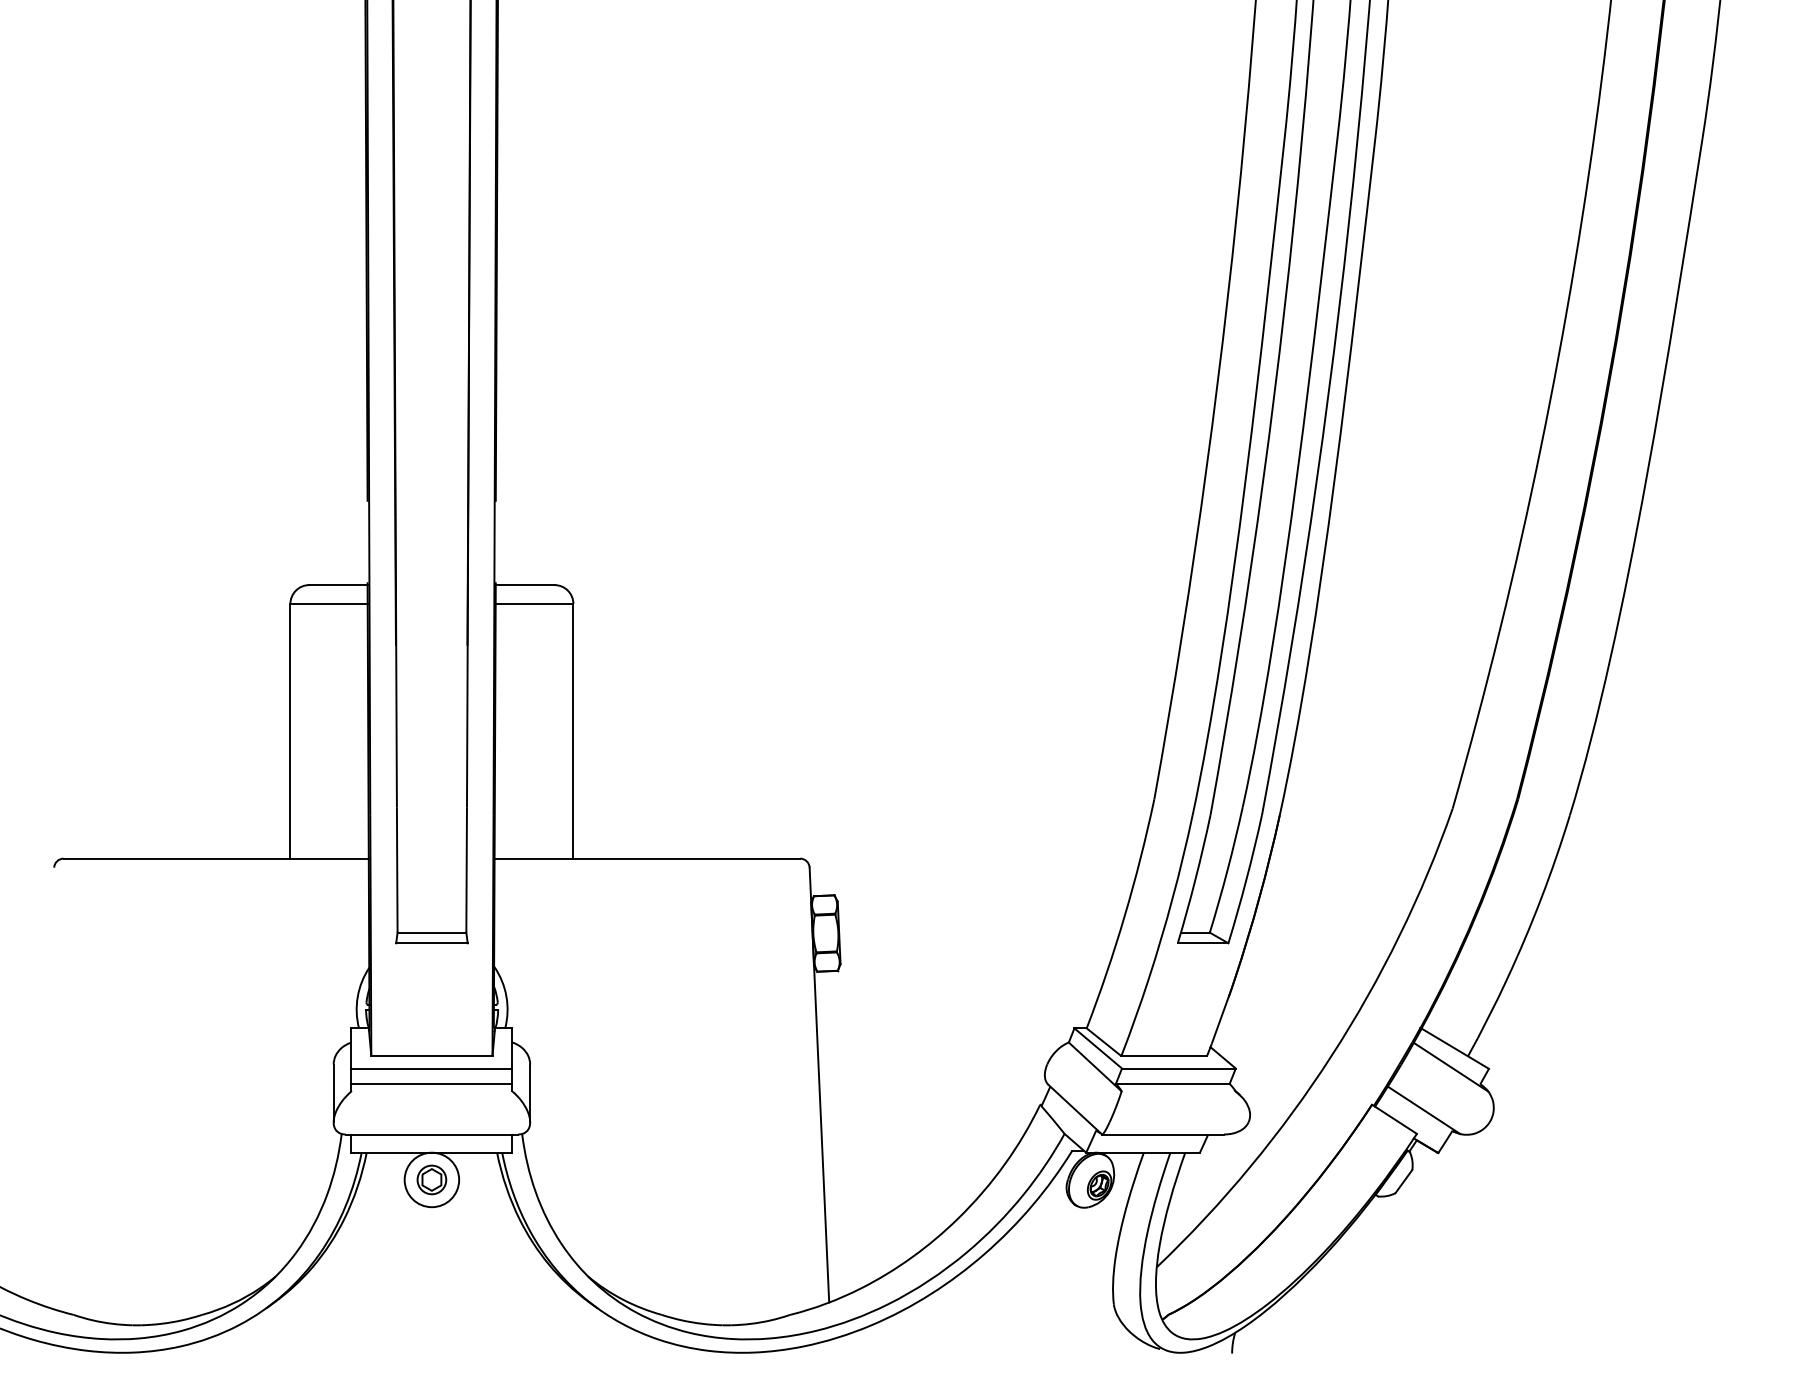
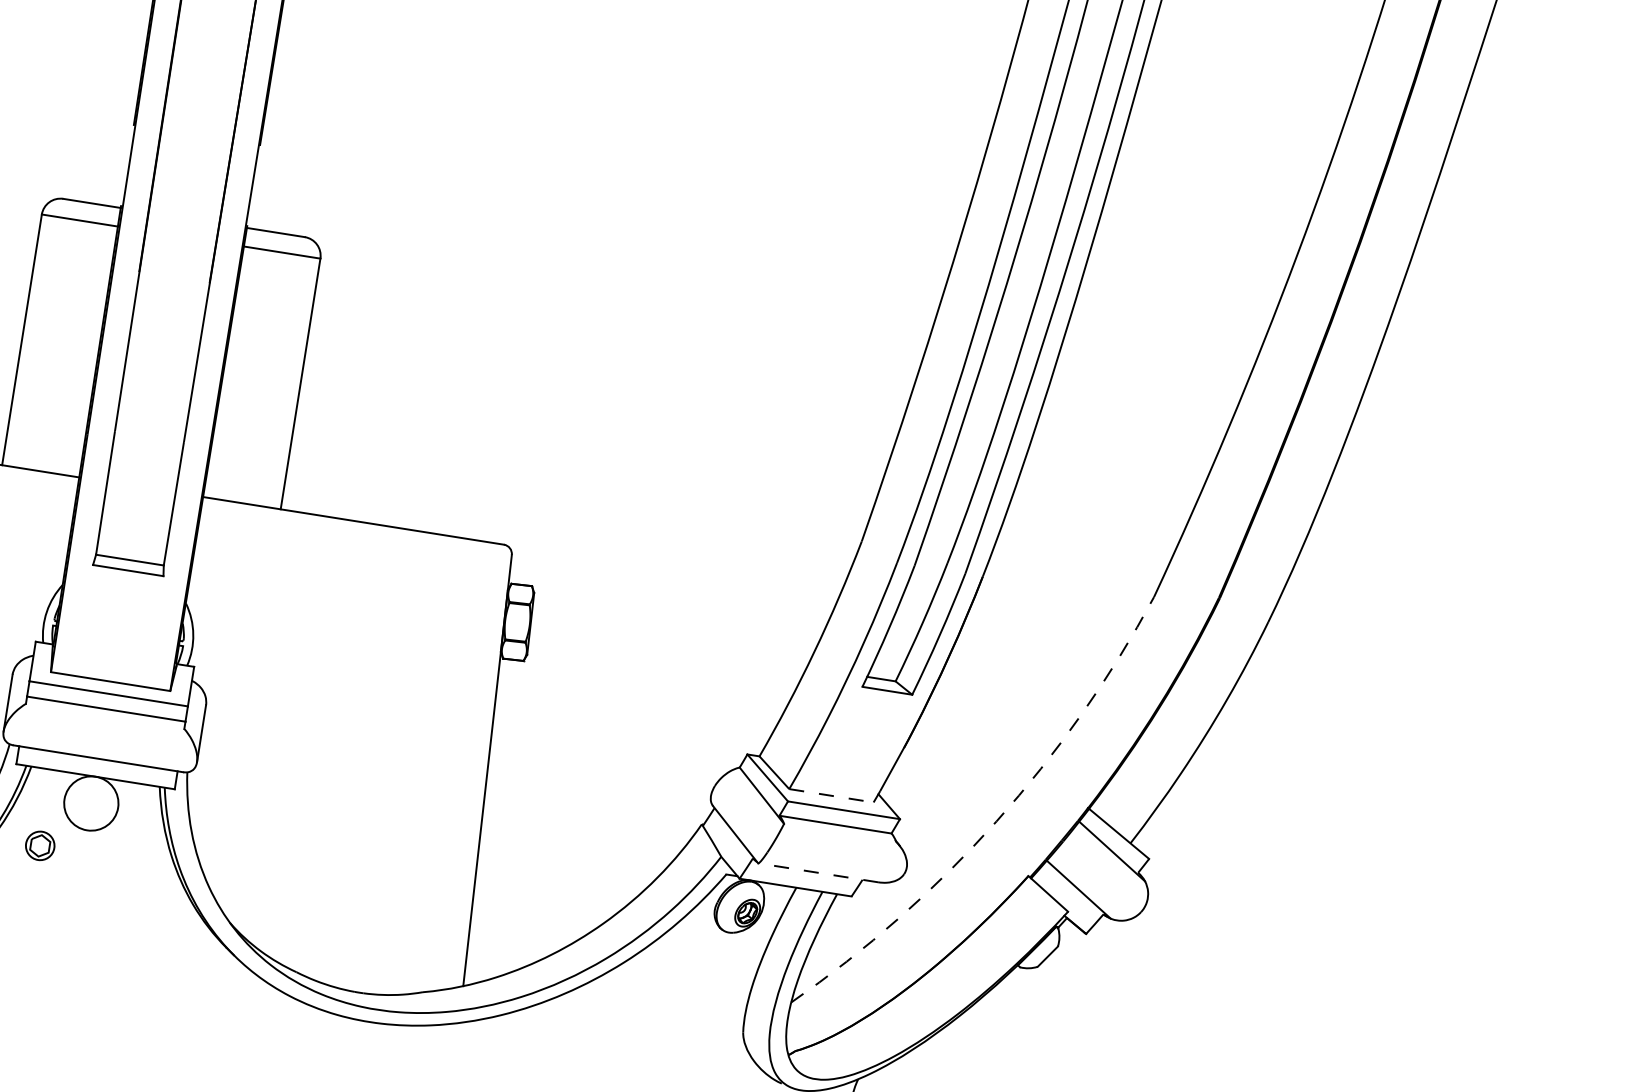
arc: (1331, 1055) -> (996, 821), solid -> dashed
line: (1164, 1056) -> (831, 796), solid -> dashed
line: (1163, 1134) -> (818, 872), solid -> dashed
part: (431, 1179) -> (39, 845), moved

